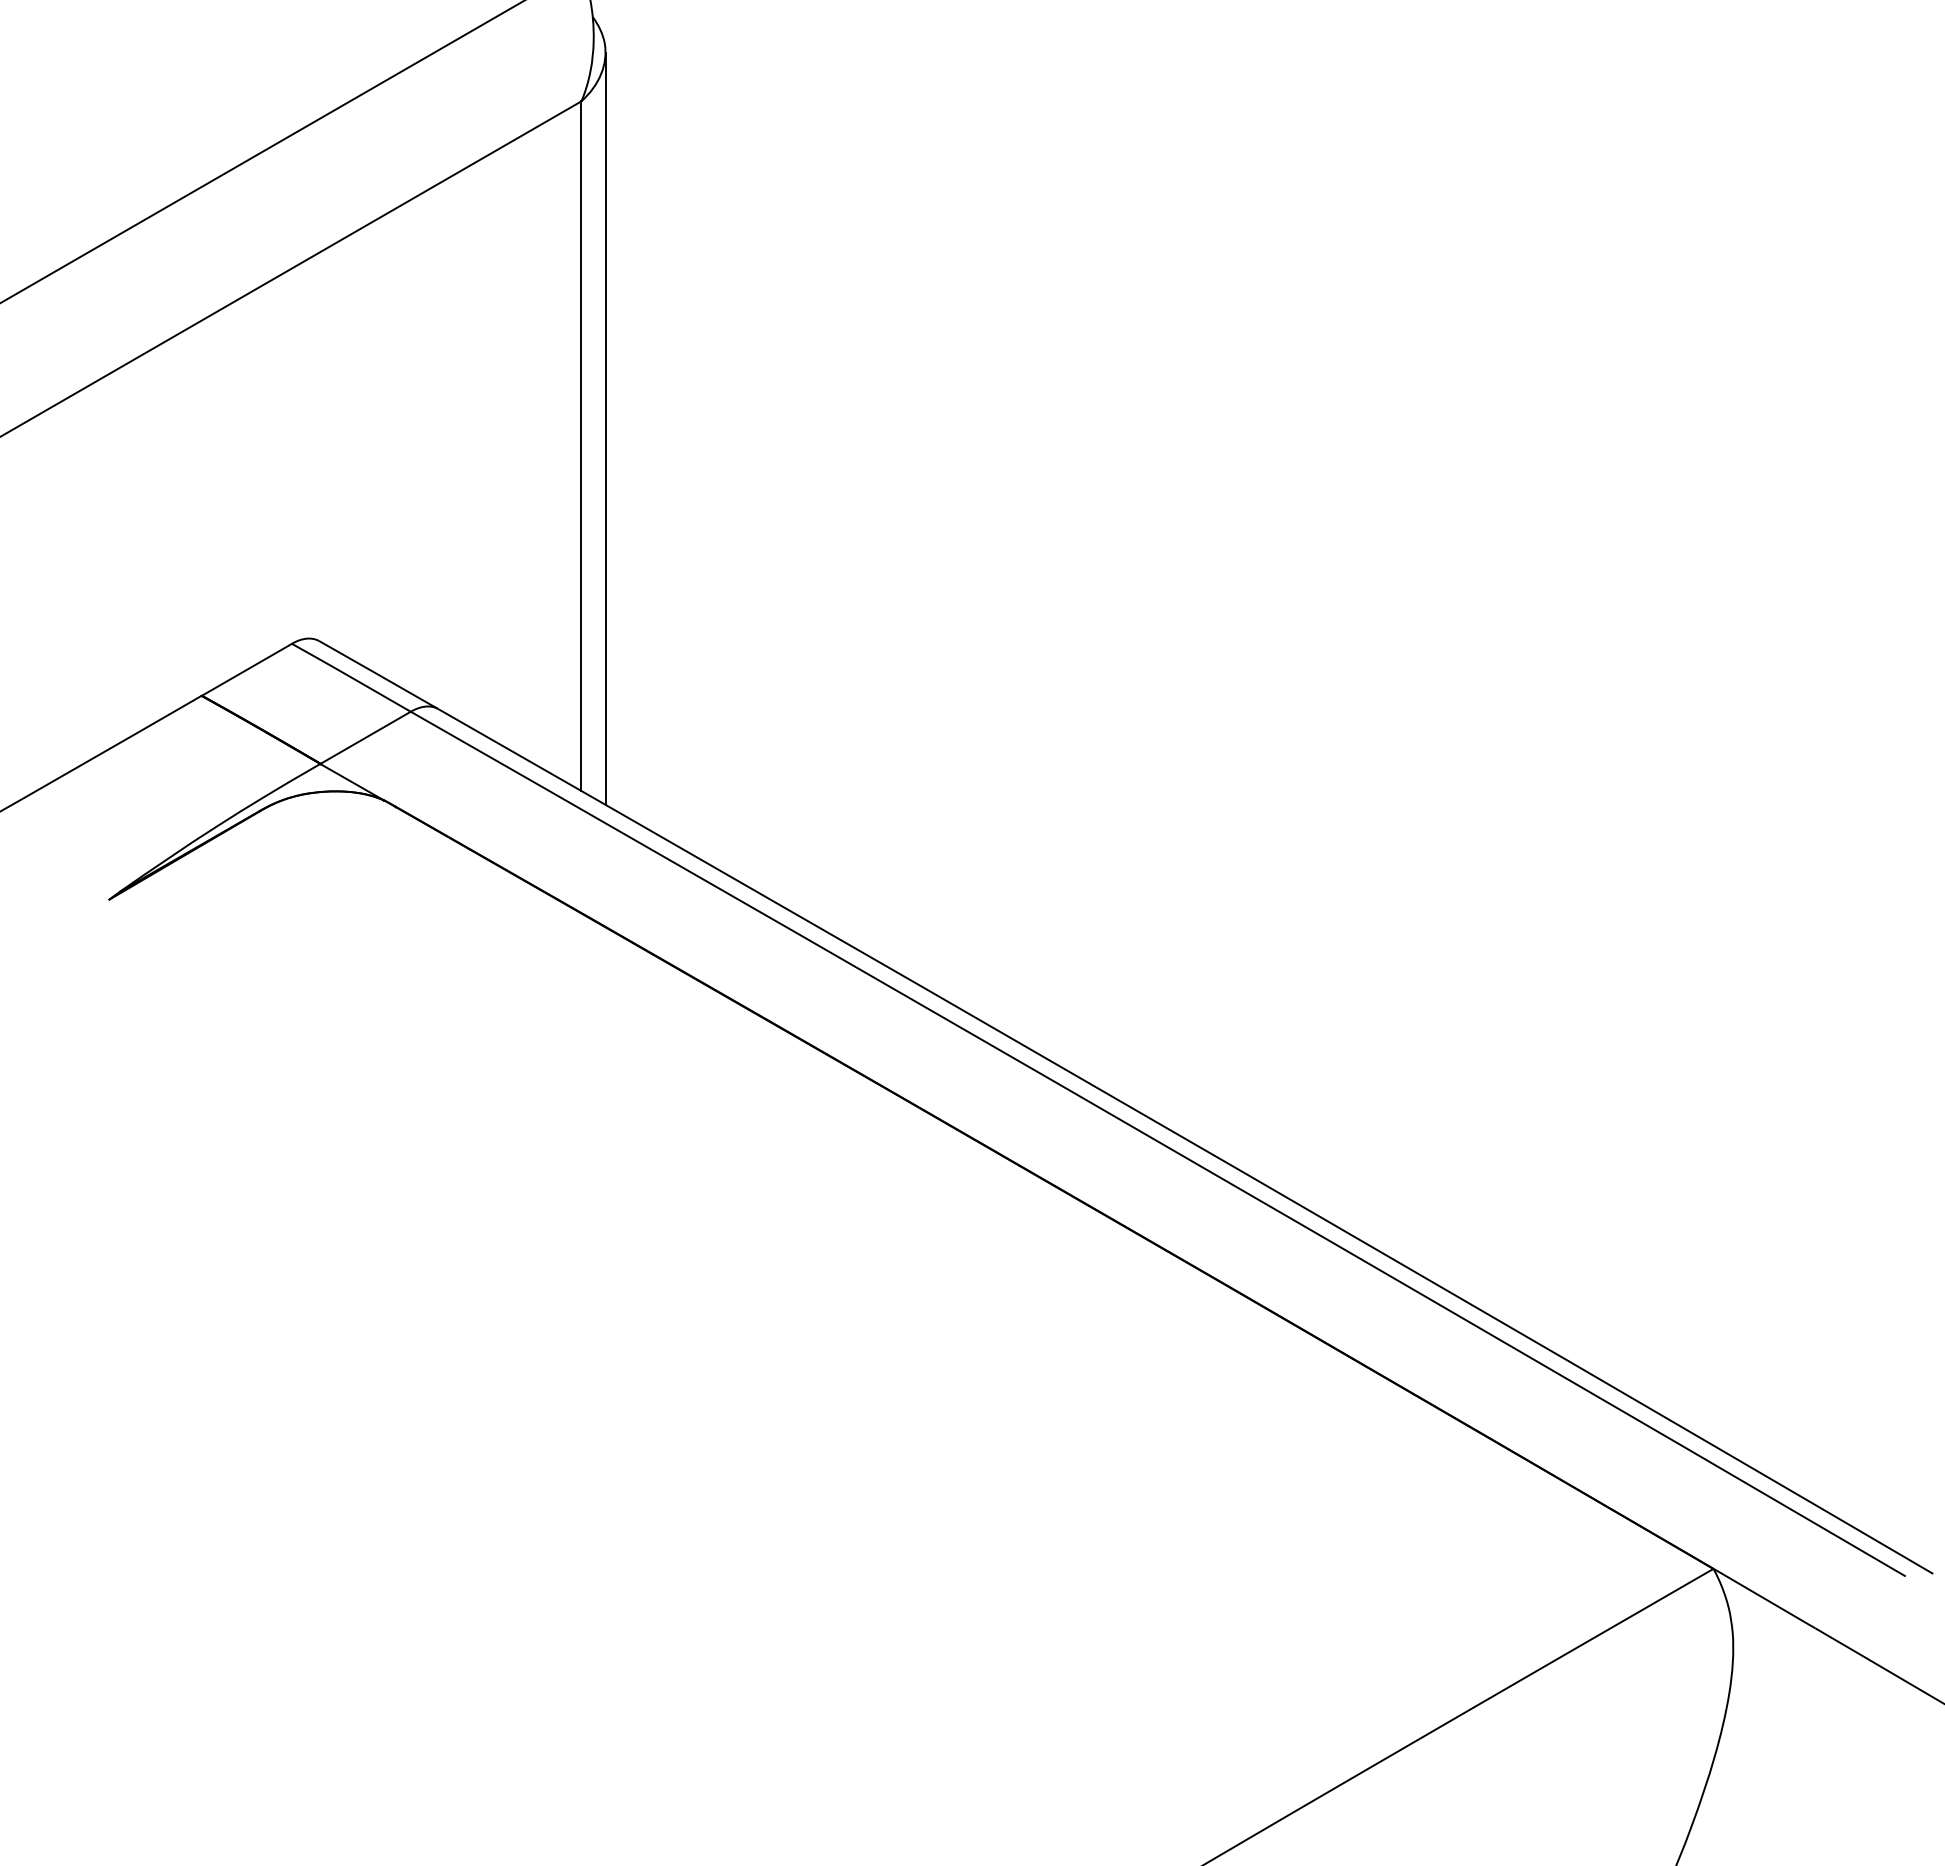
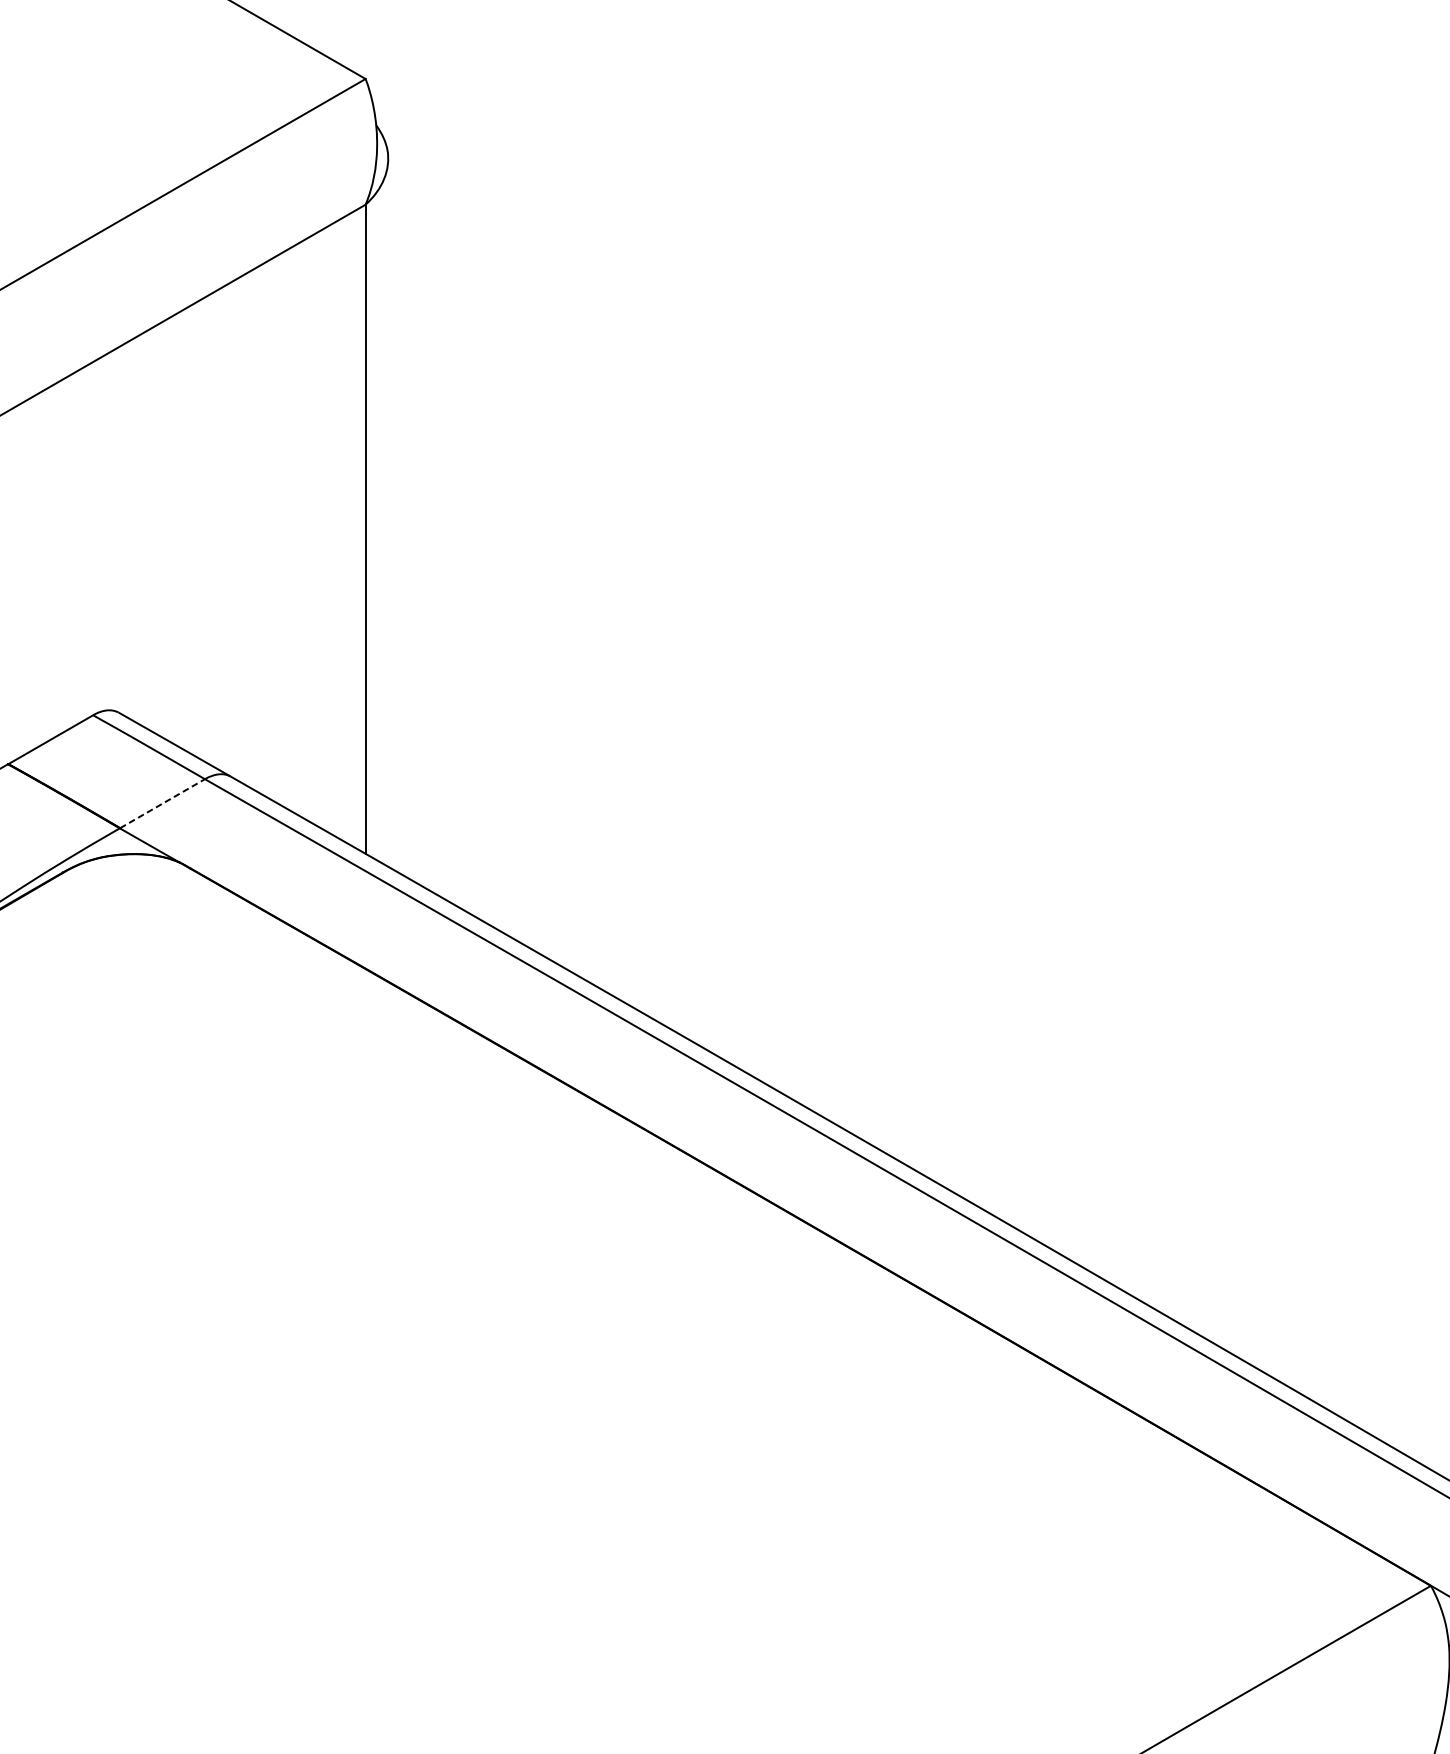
line: (605, 428) -> (388, 512), removed
line: (366, 737) -> (163, 803), solid -> dashed

